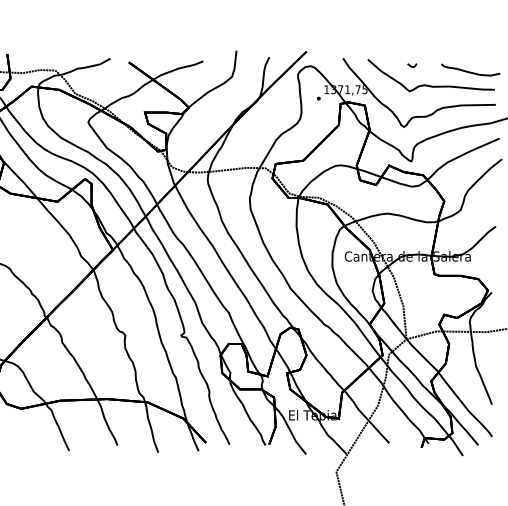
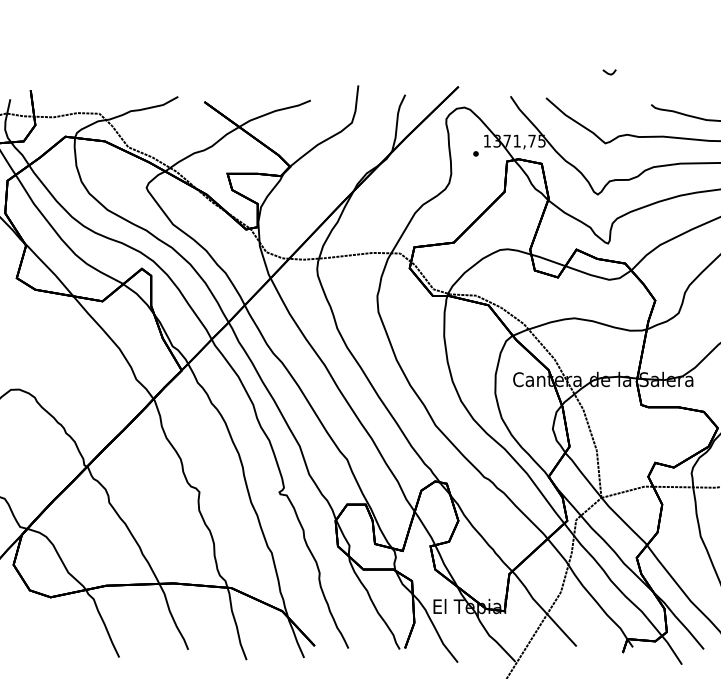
line: (411, 65) -> (608, 72), moved

